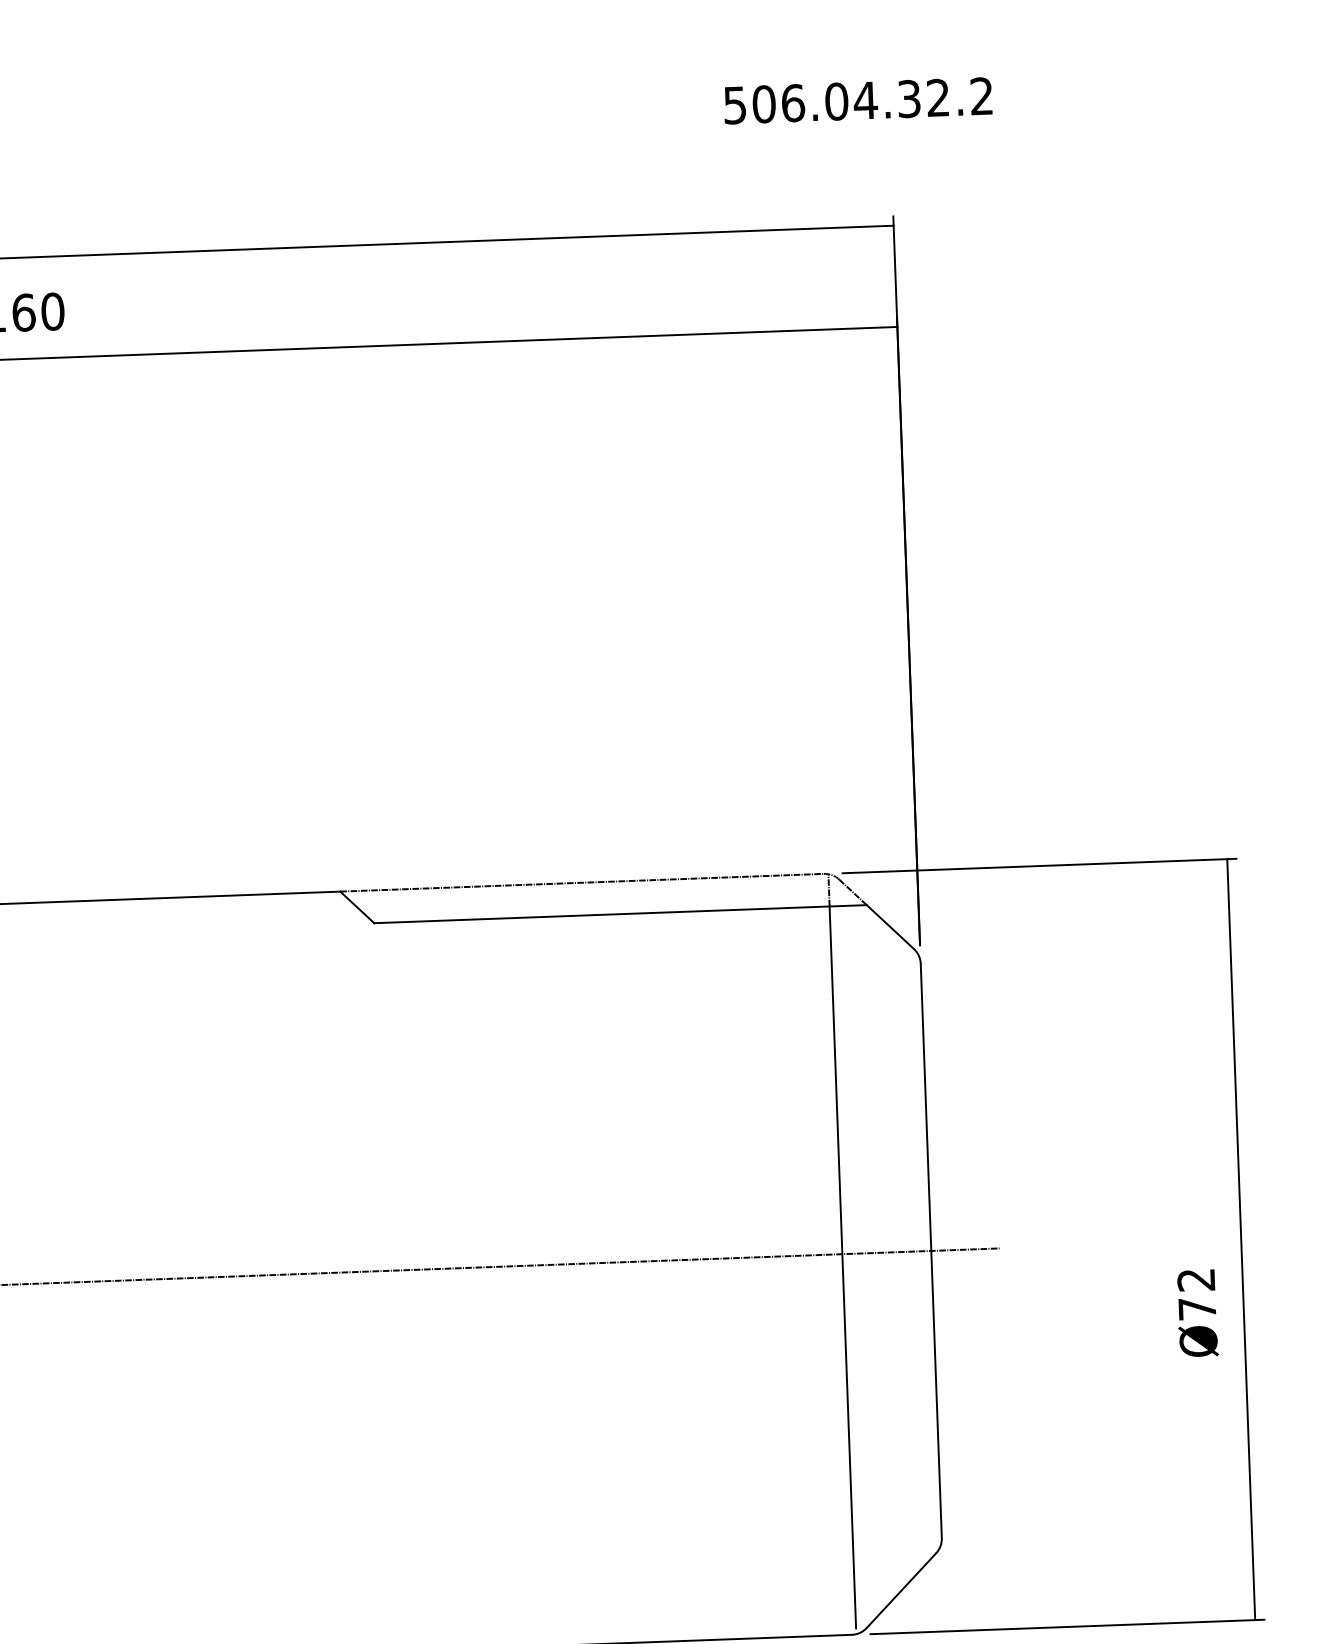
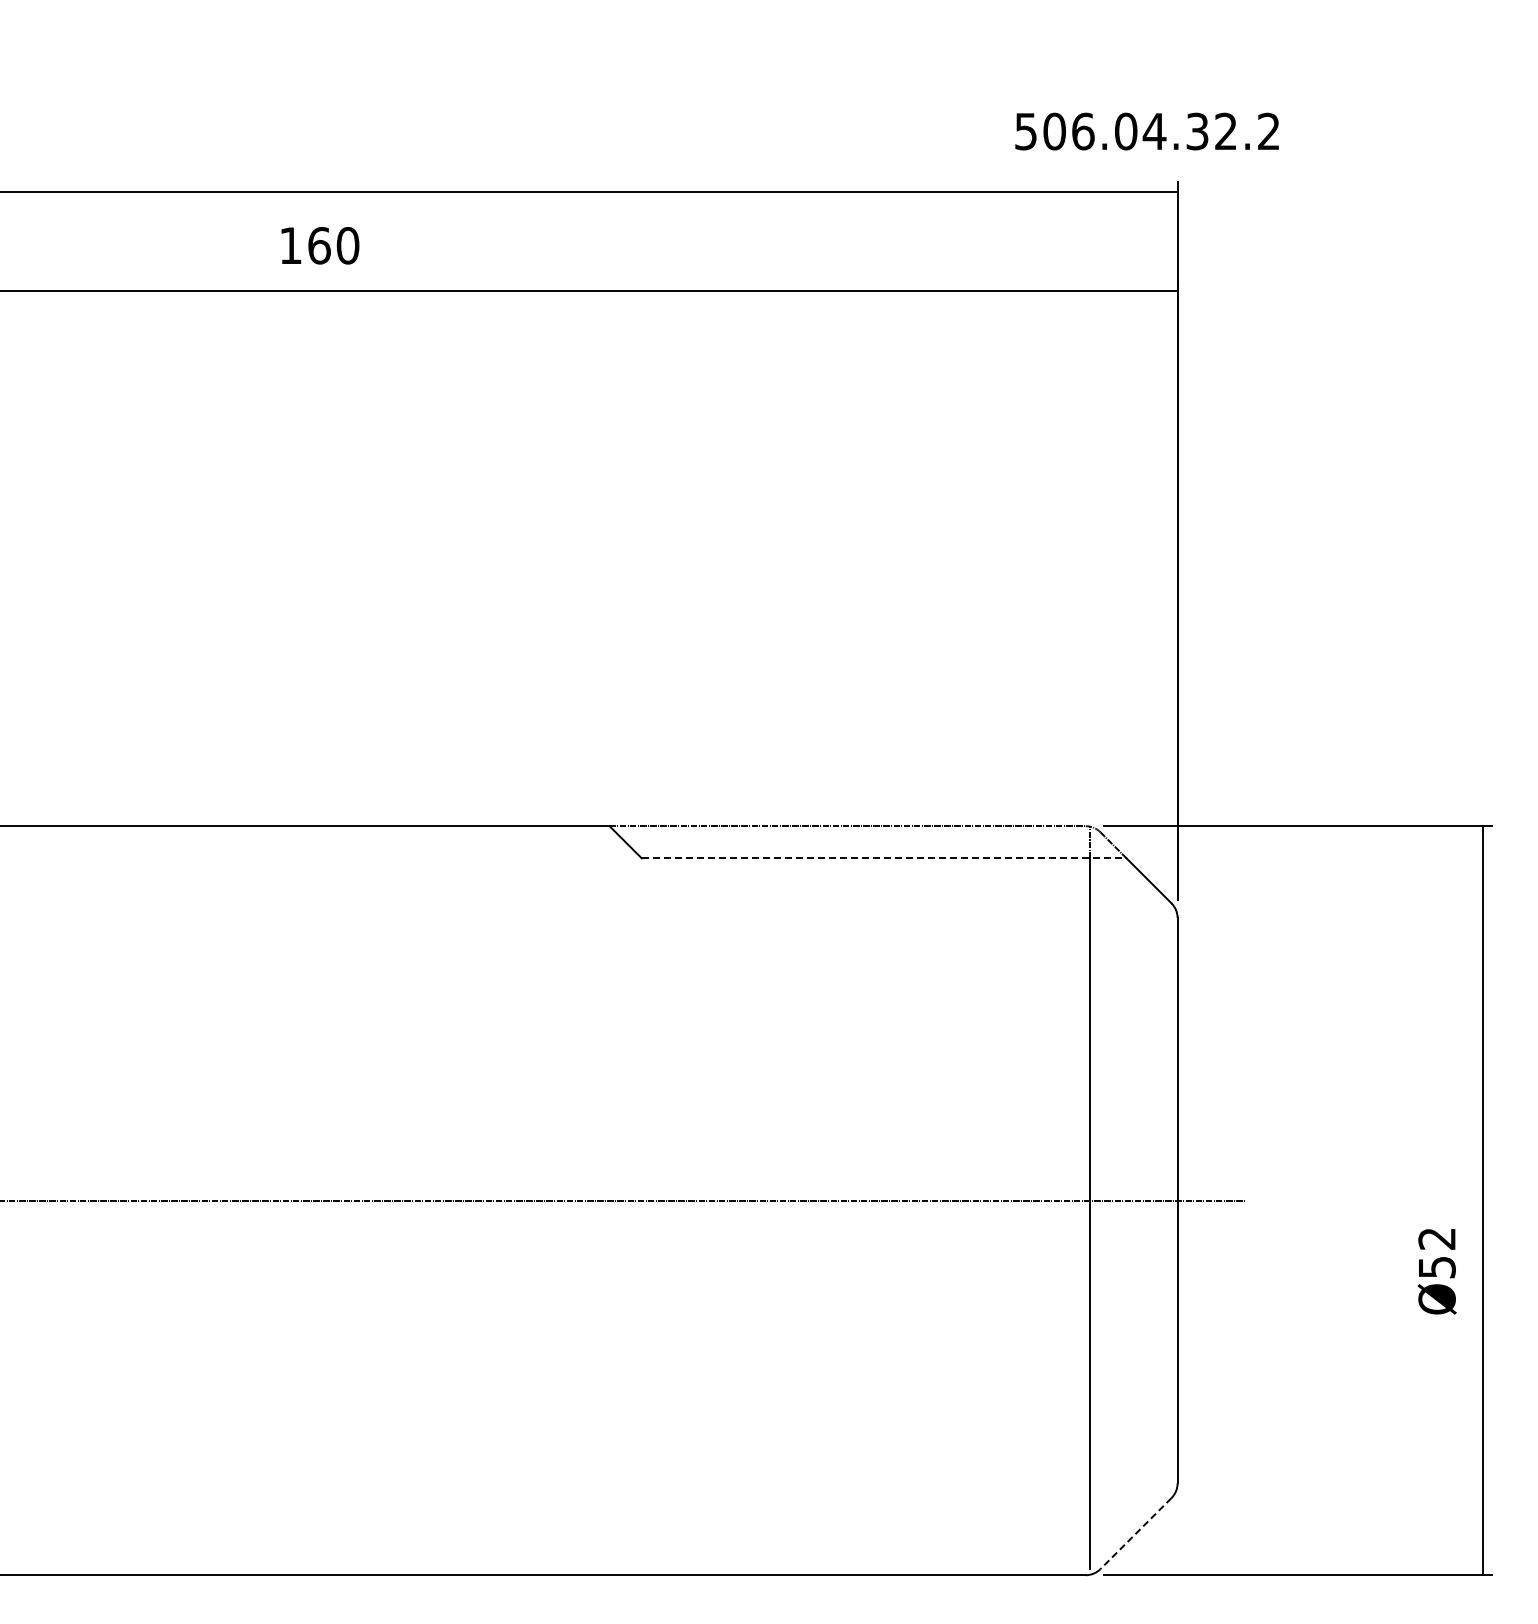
text: (857, 100) -> (1146, 131), moved
line: (620, 914) -> (884, 858), solid -> dashed
text: (1197, 1309) -> (1437, 1267), Ø72 -> Ø52
line: (900, 1590) -> (1135, 1533), solid -> dashed

